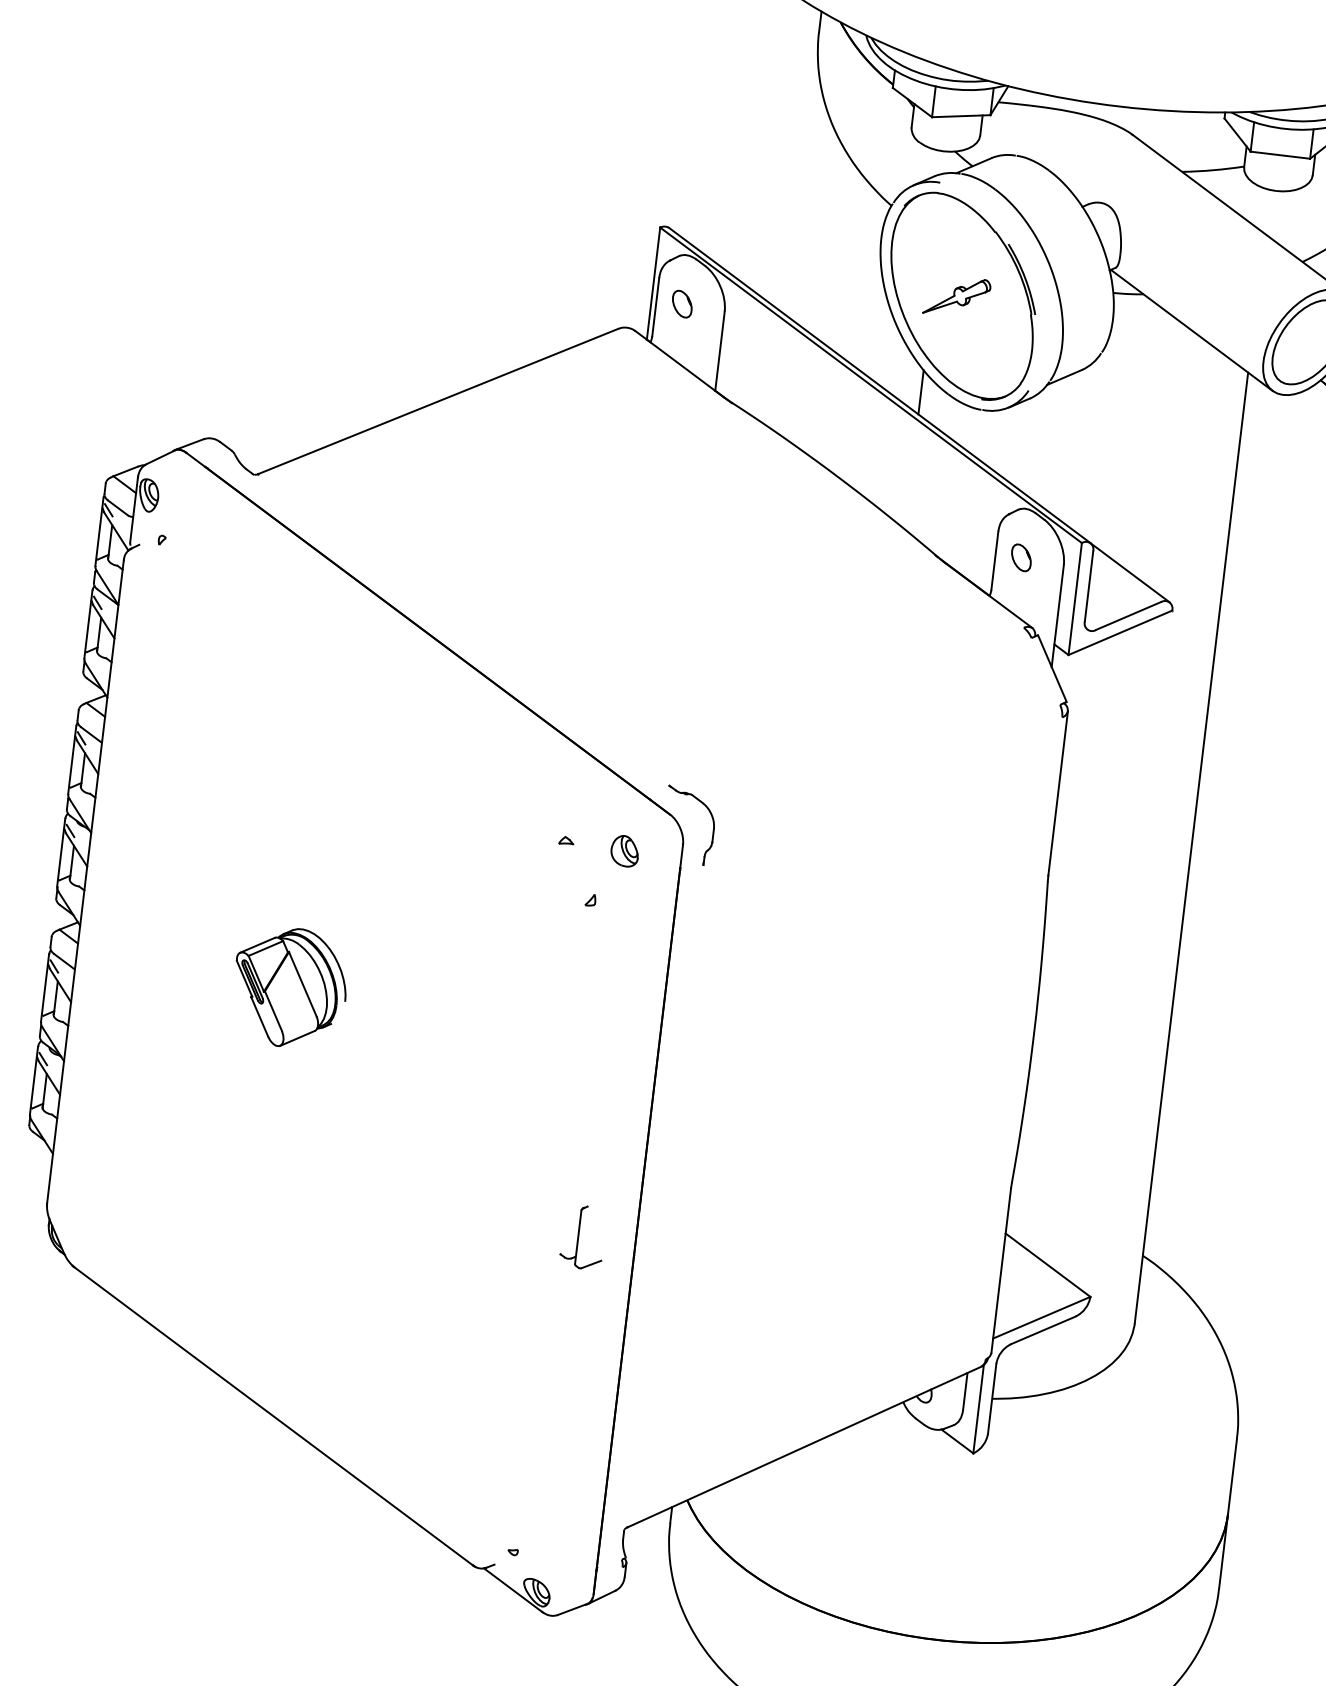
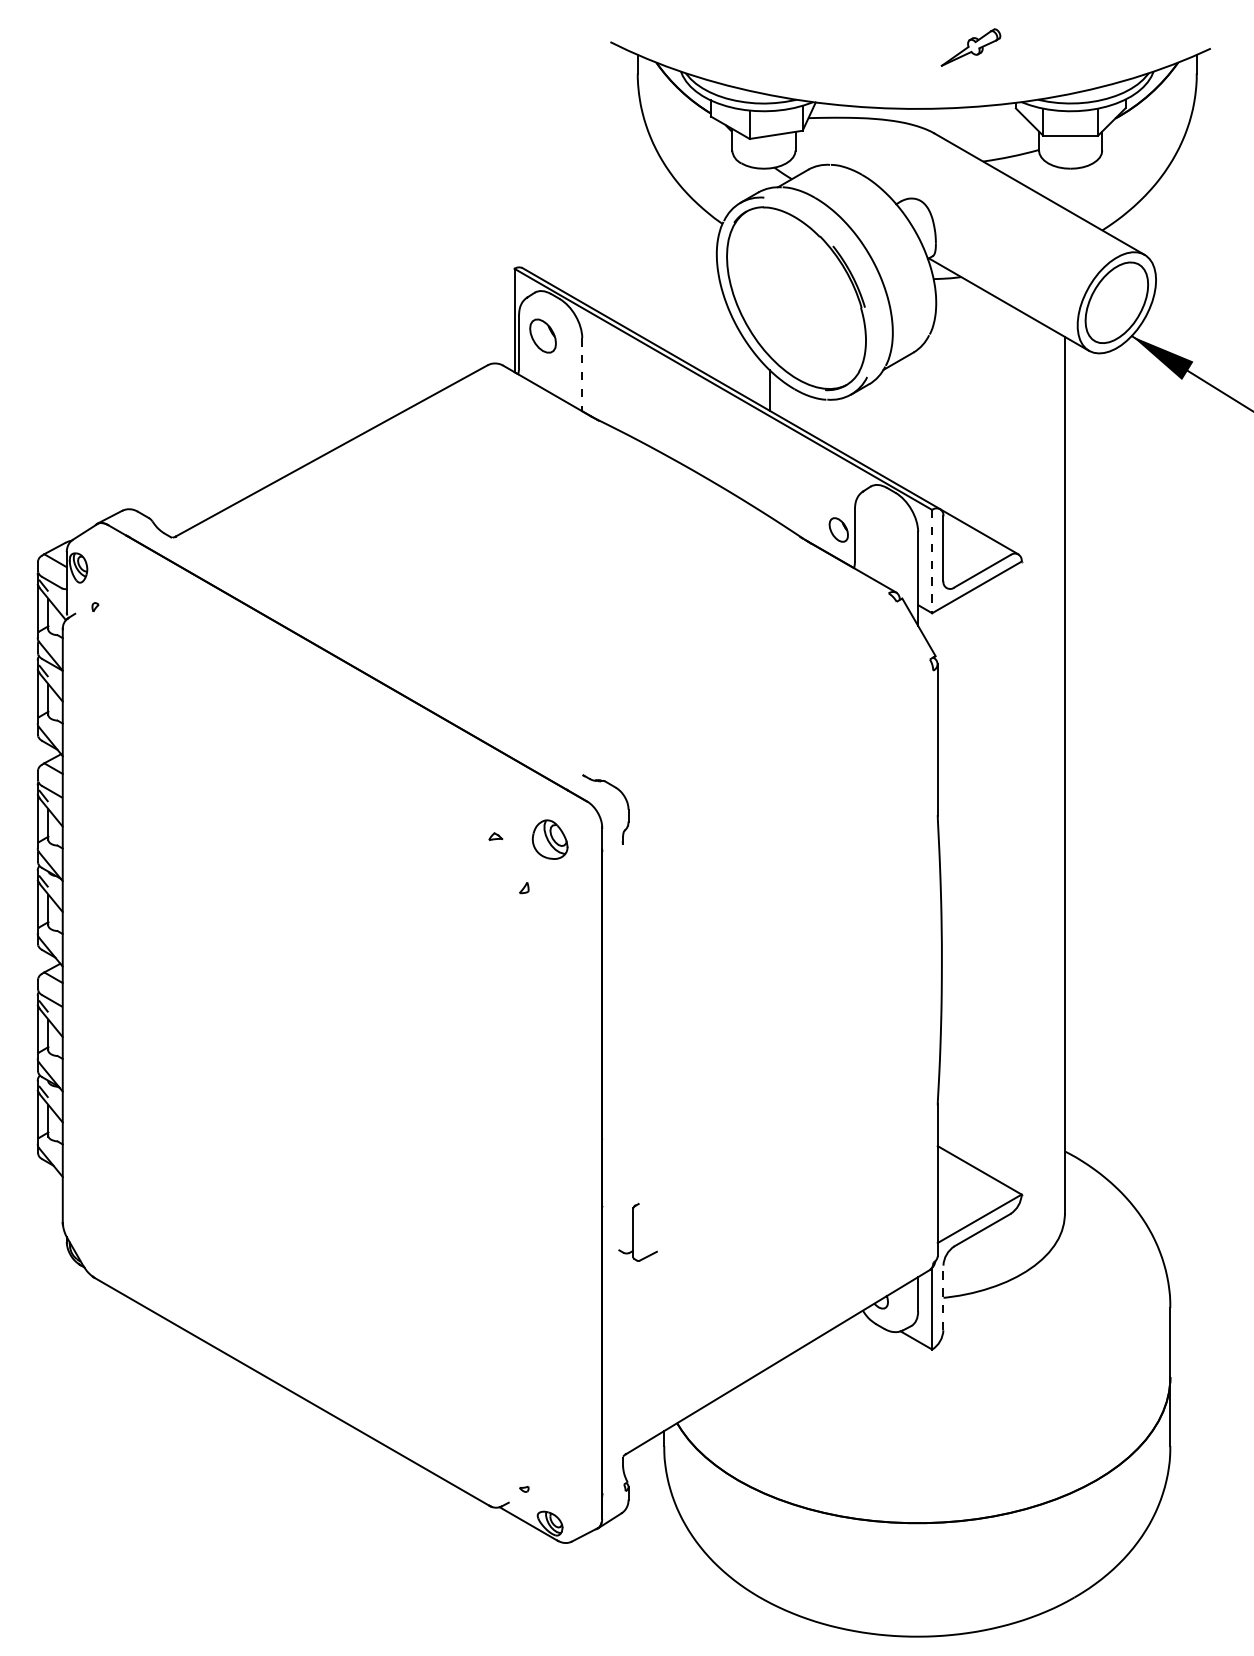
part: (956, 296) -> (970, 47), moved
part: (681, 303) -> (542, 335), size x1.4
line: (720, 350) -> (582, 374), solid -> dashed
part: (1021, 557) -> (838, 529), moved
line: (1075, 598) -> (932, 561), solid -> dashed
part: (624, 850) -> (549, 839), size x1.4
part: (290, 988) -> (260, 1000), removed
part: (582, 1237) -> (637, 1232), moved
line: (992, 1398) -> (943, 1297), solid -> dashed

